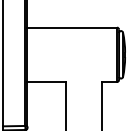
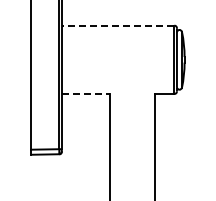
line: (71, 27) -> (117, 25), solid -> dashed
line: (47, 82) -> (86, 94), solid -> dashed

